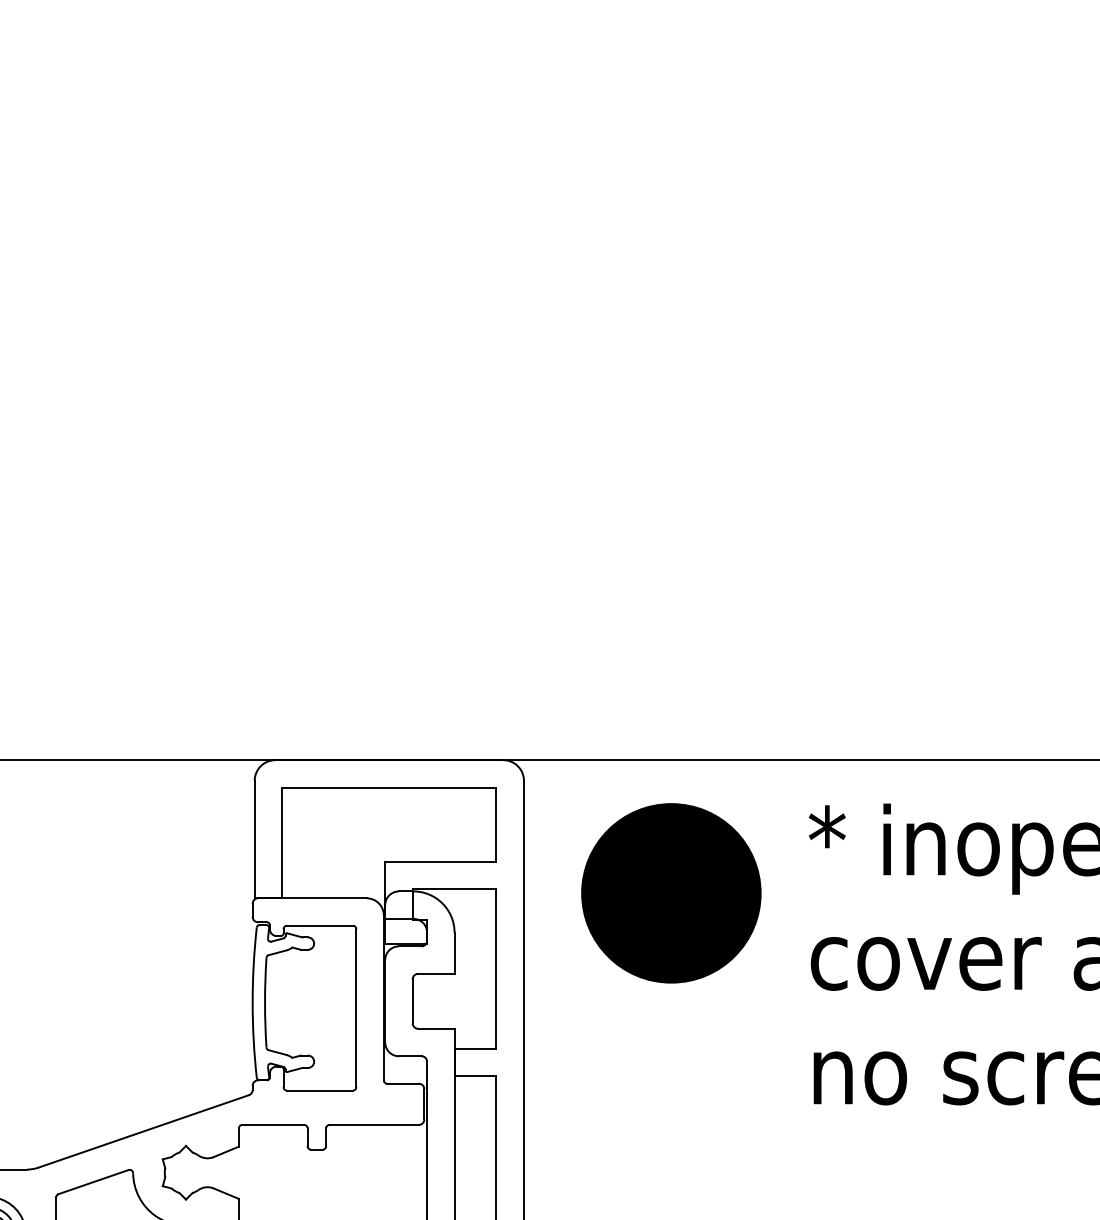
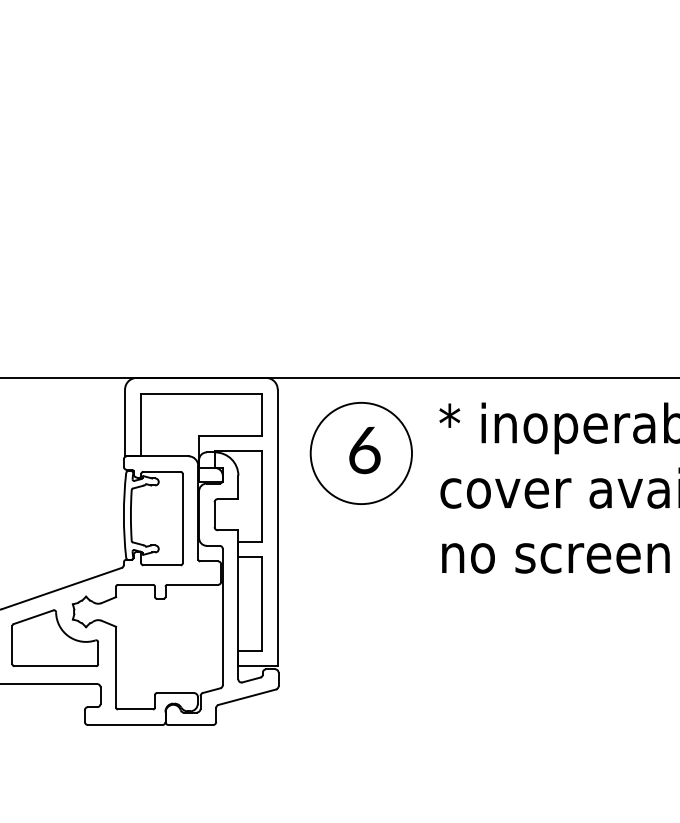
fill: (671, 893) -> (361, 453), removed

